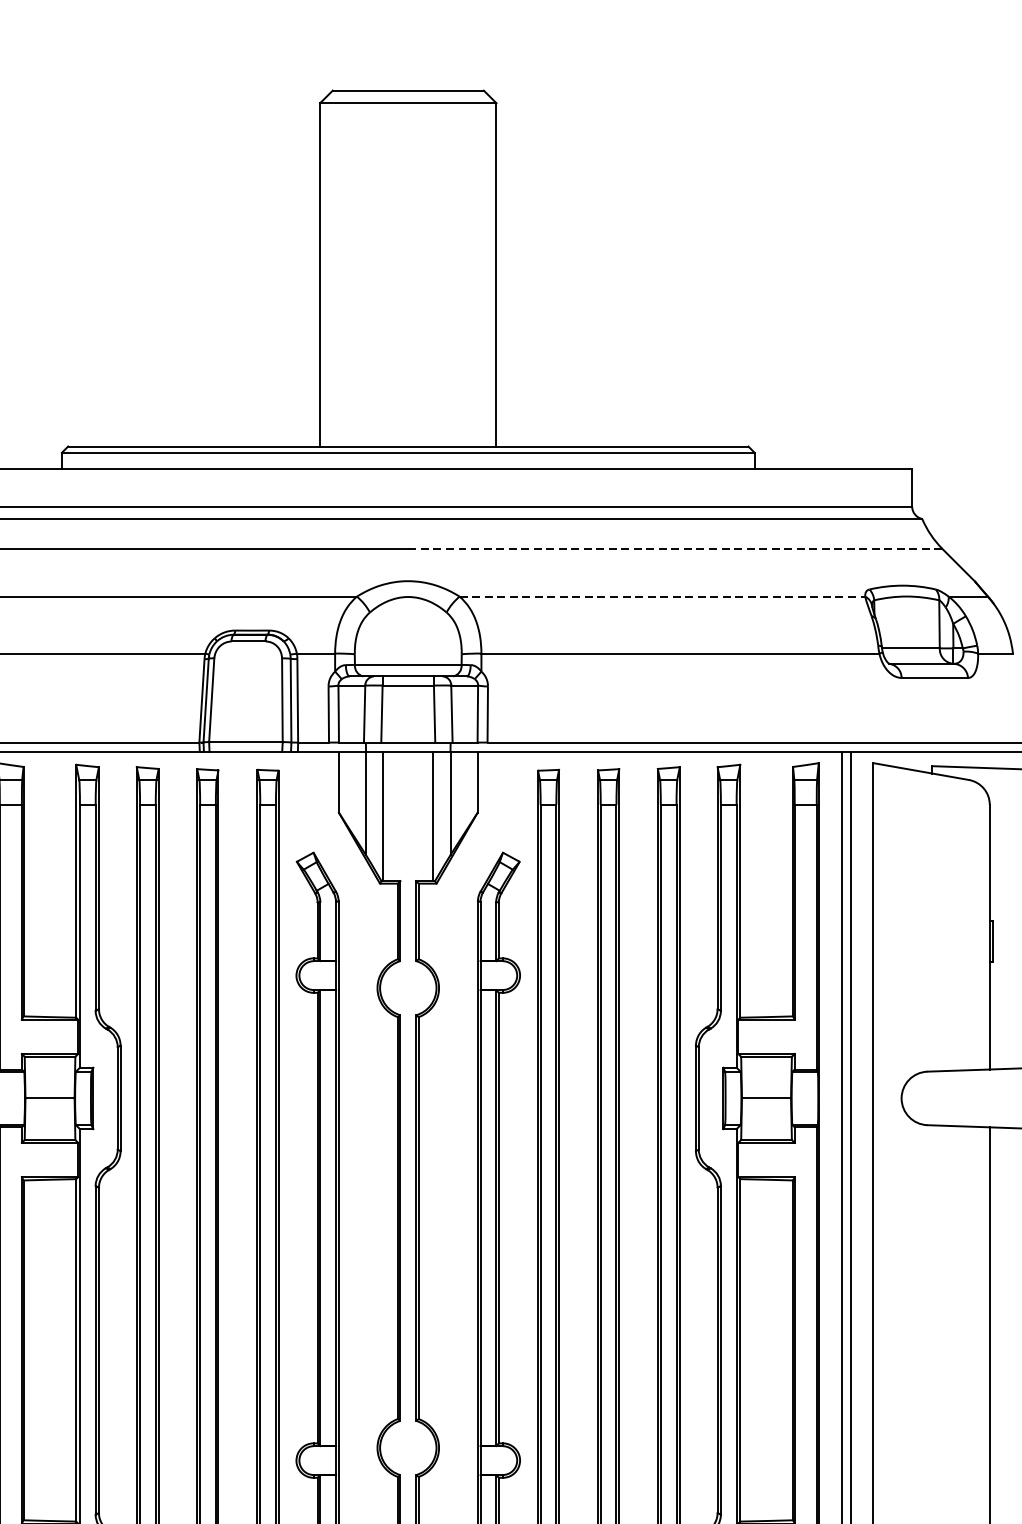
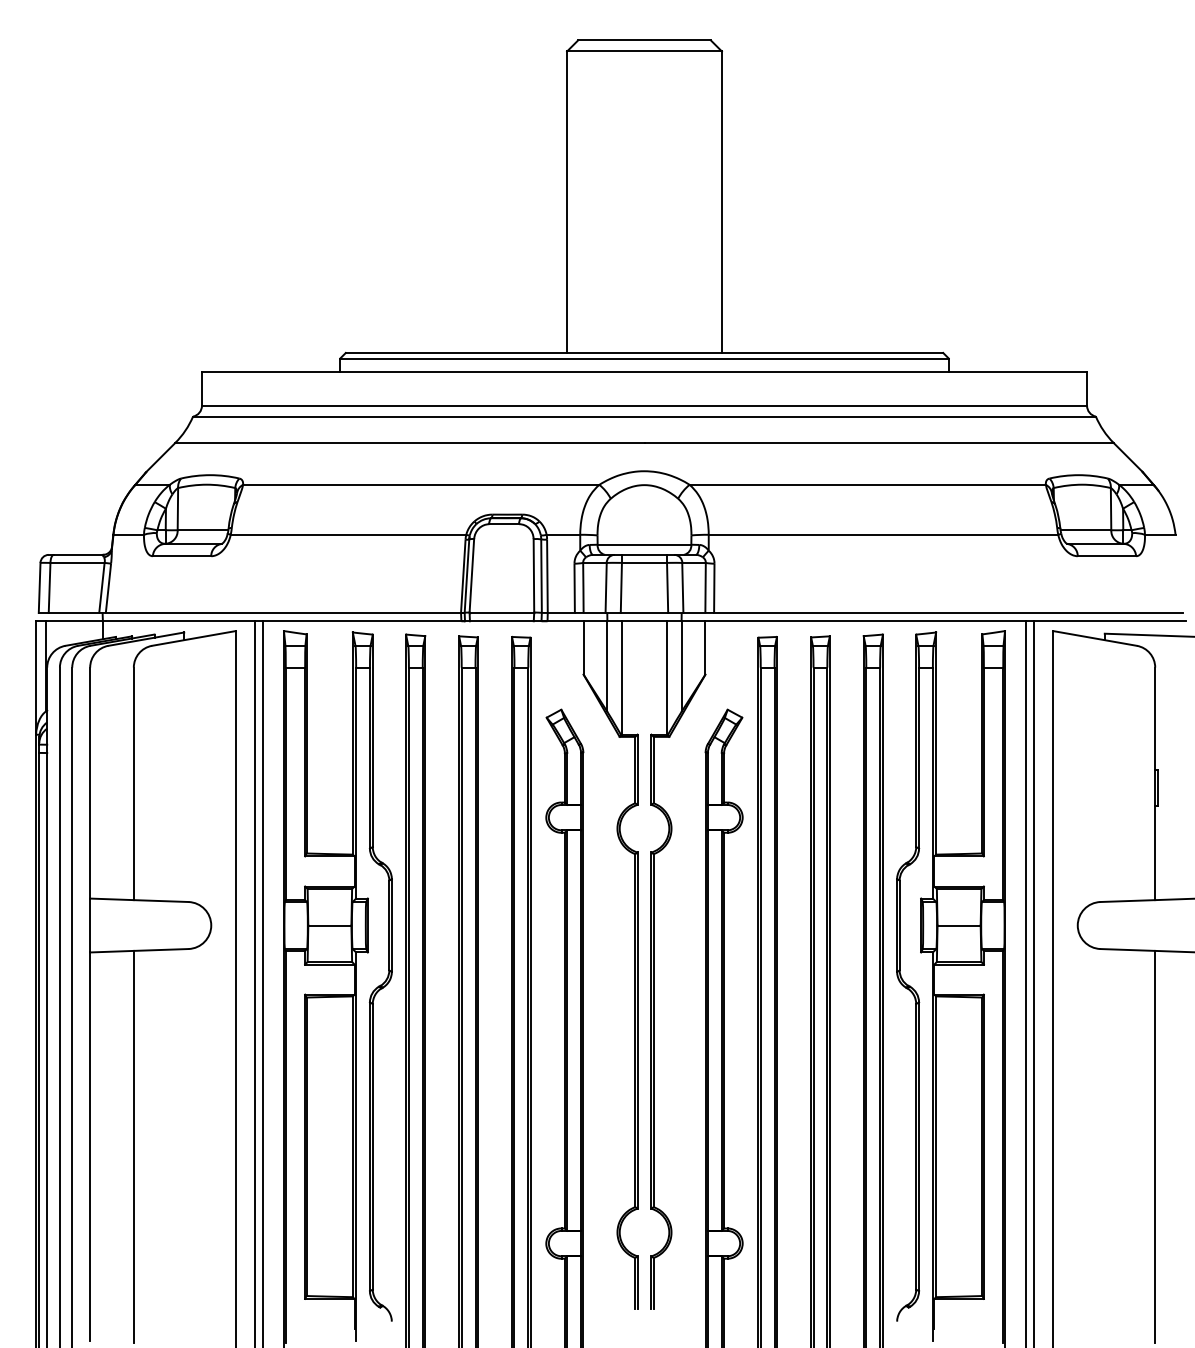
line: (675, 548) -> (879, 442), dashed -> solid
line: (663, 596) -> (868, 484), dashed -> solid

